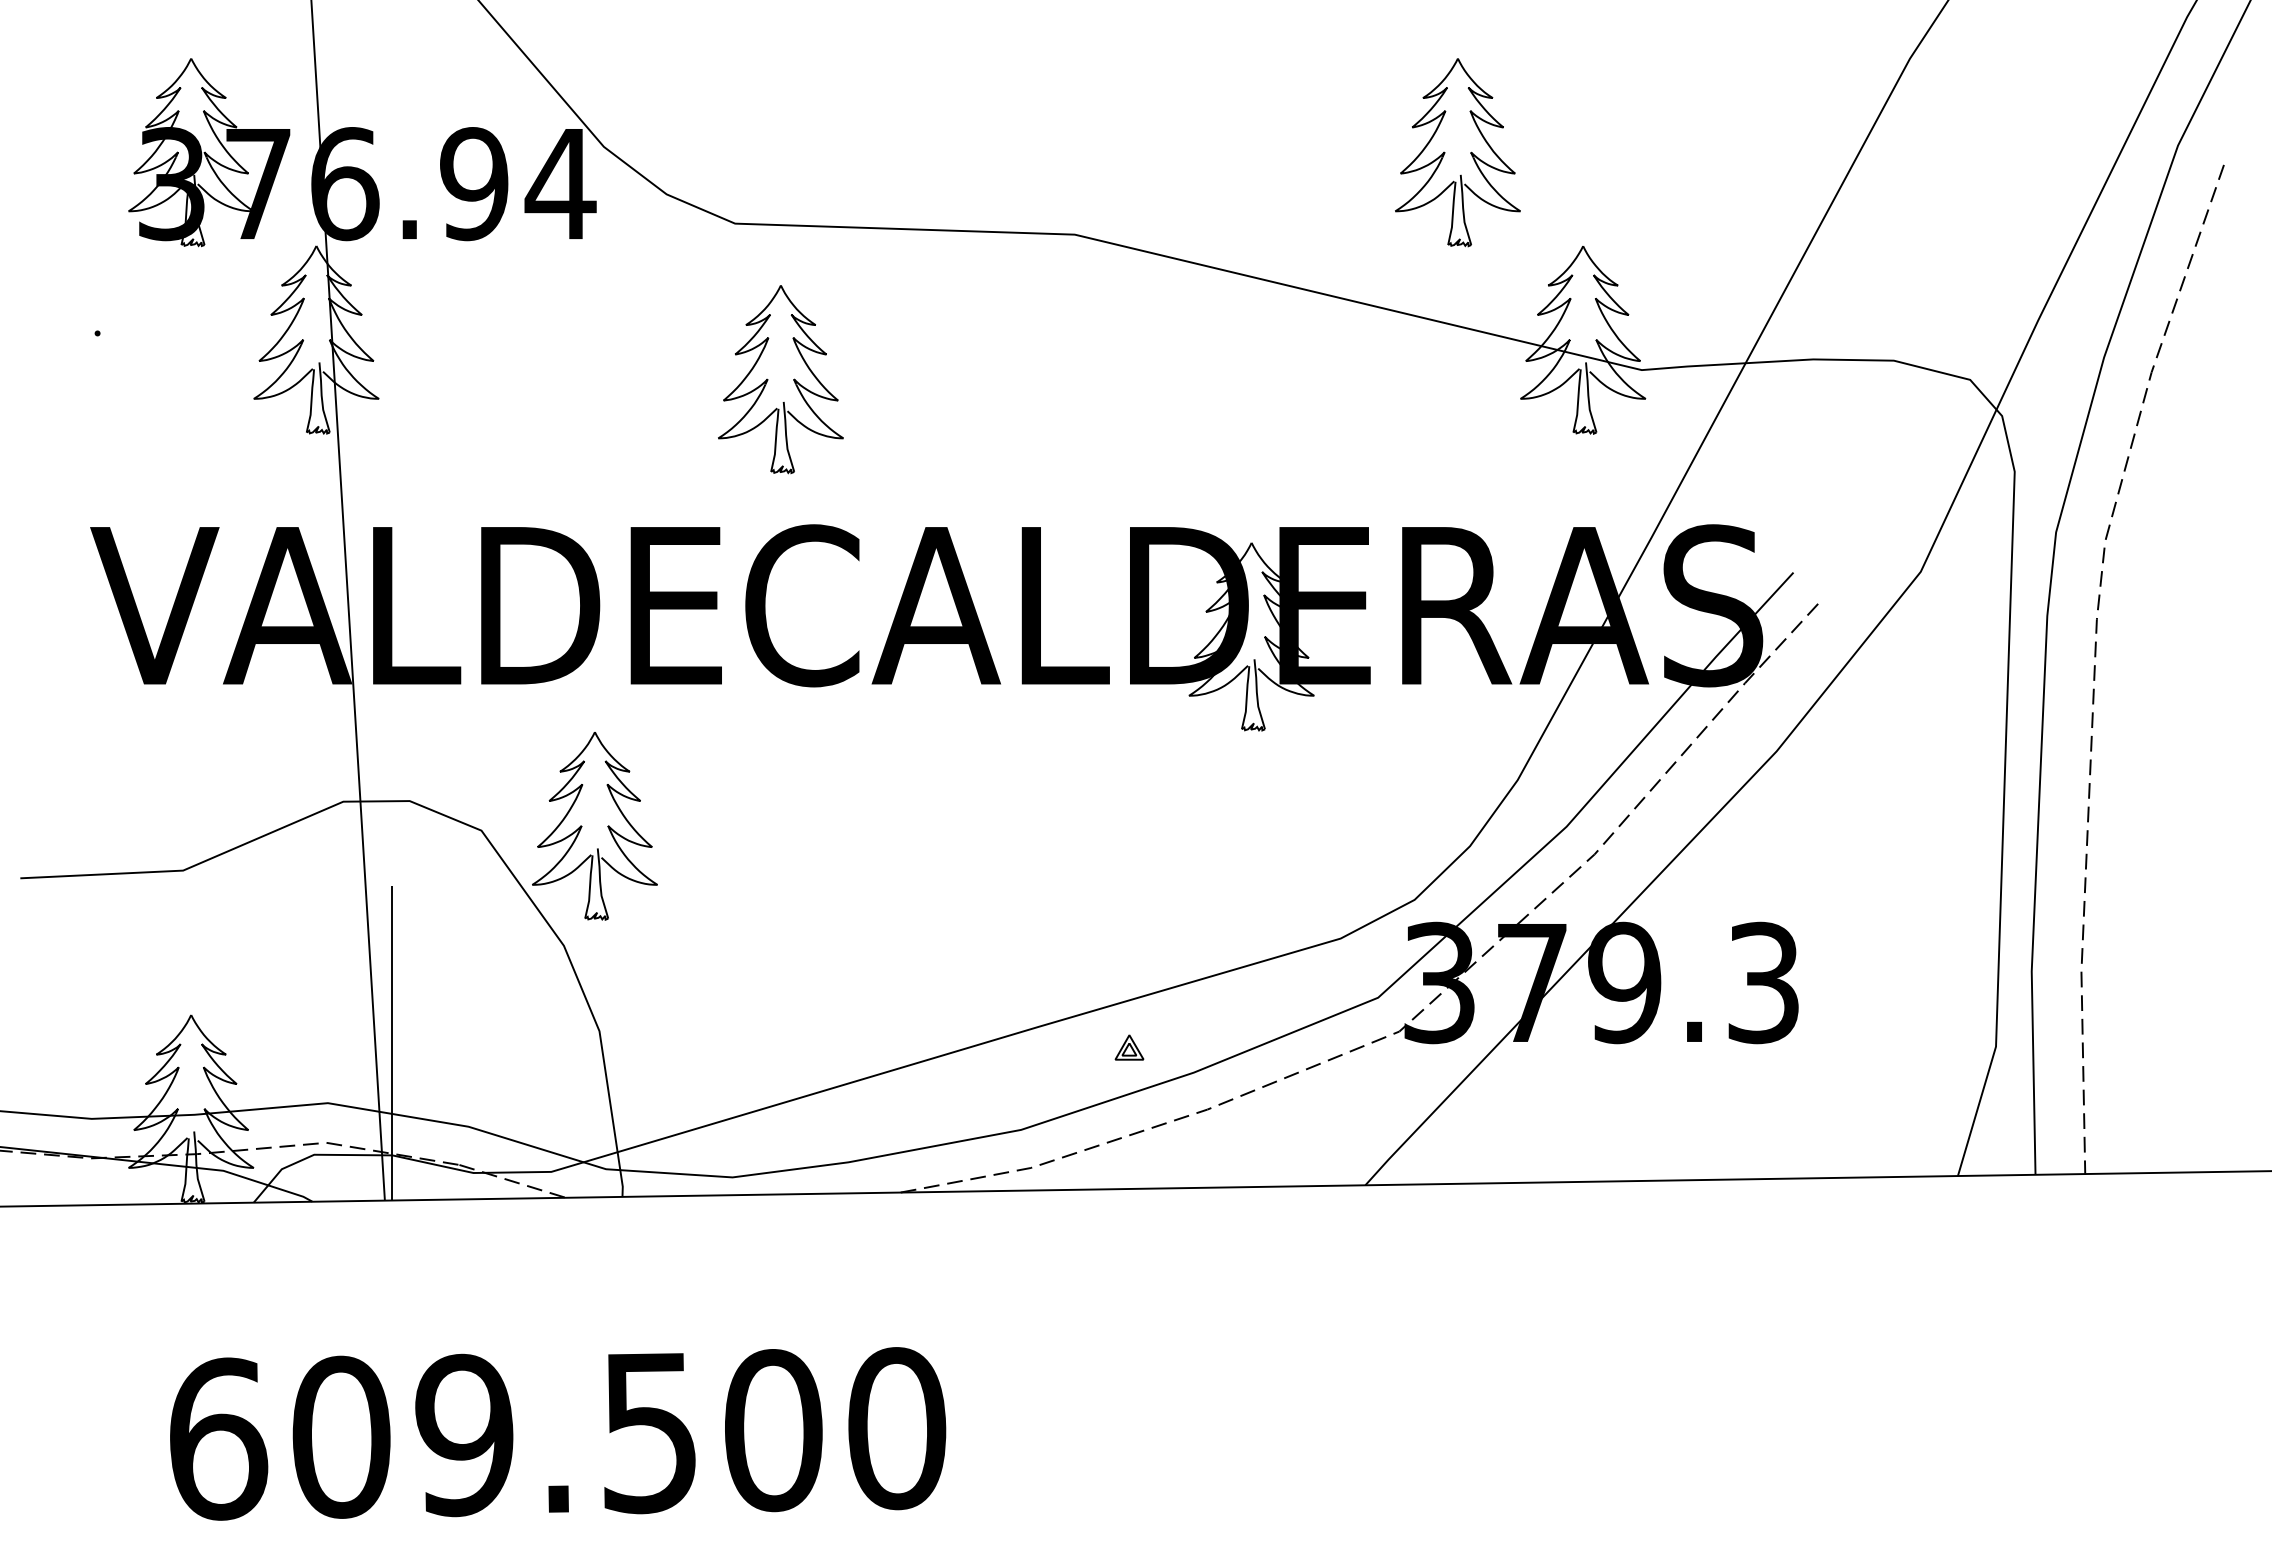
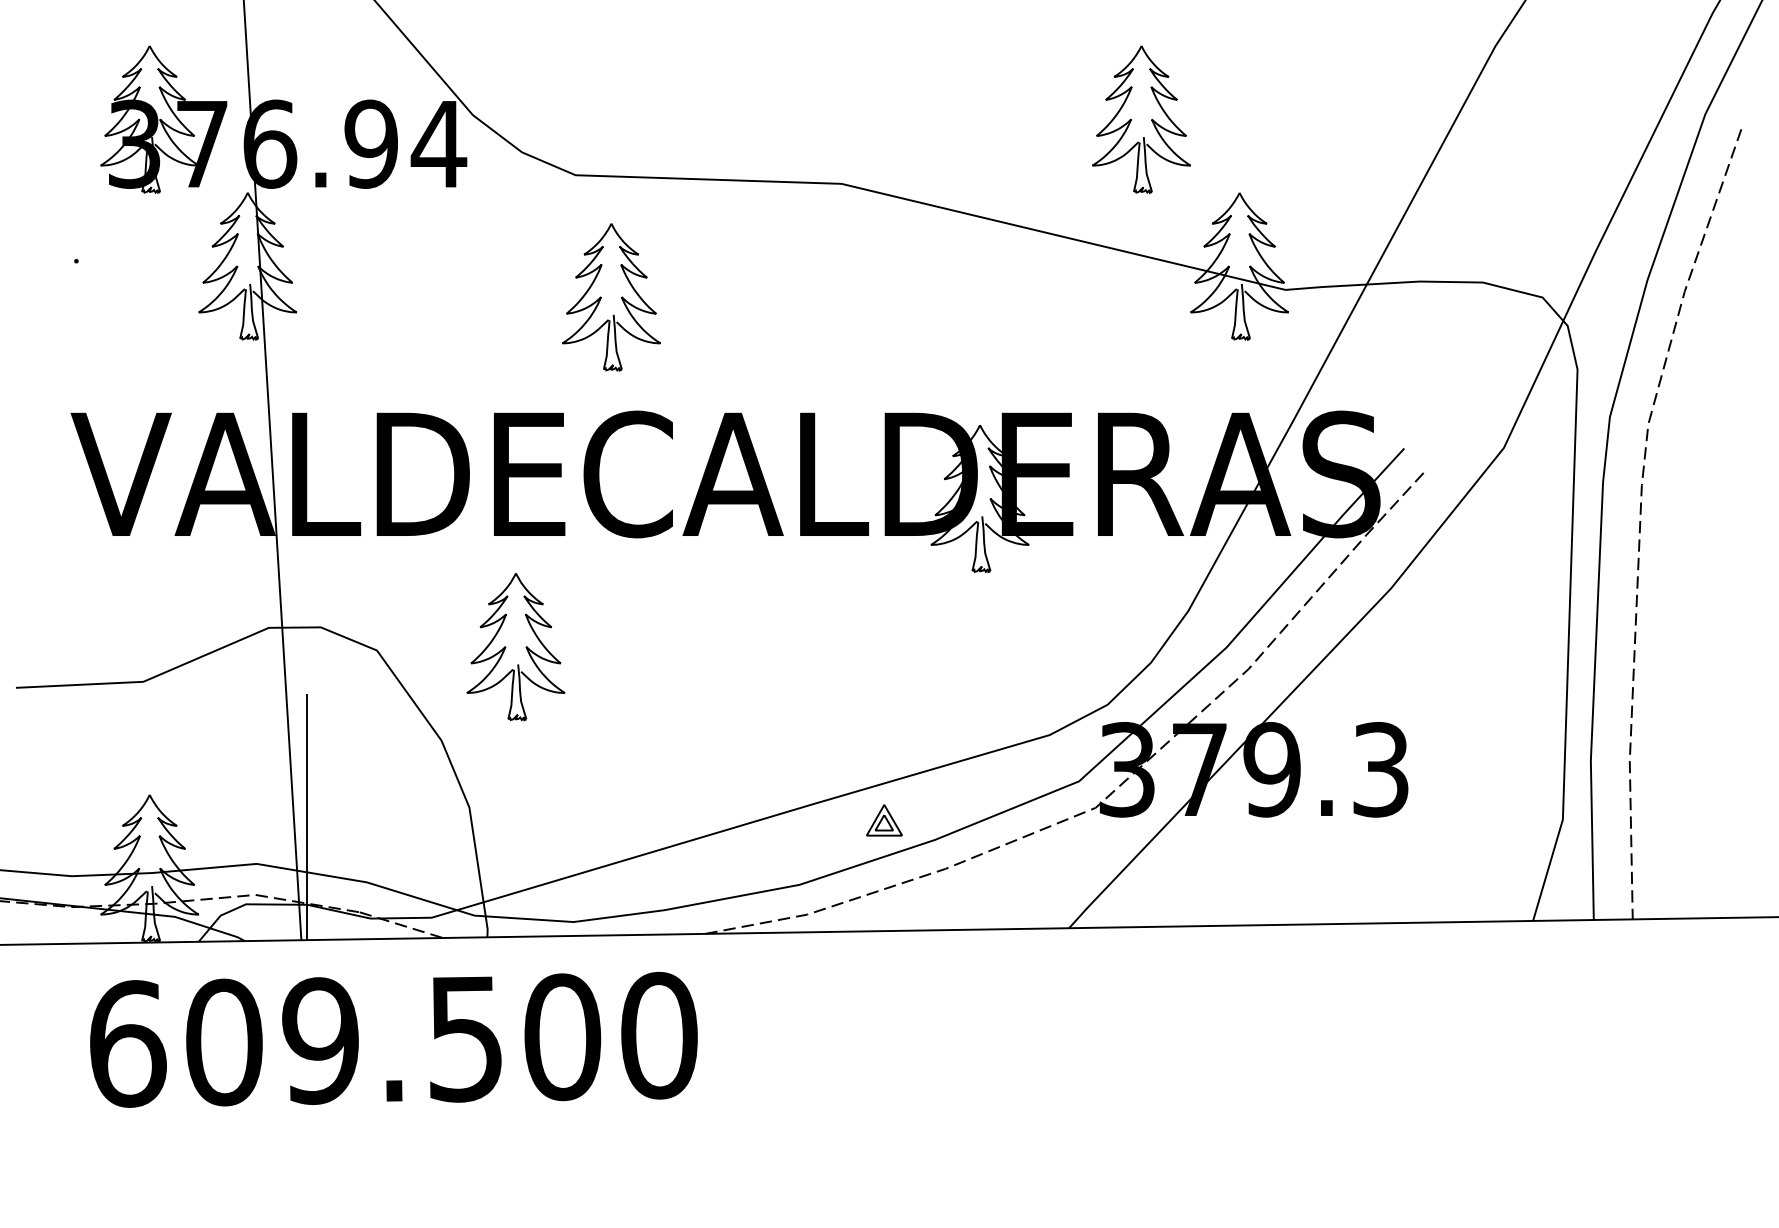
part: (582, 826) -> (506, 647), moved
part: (1129, 1047) -> (884, 820), size x1.6
text: (558, 1433) -> (394, 1039), moved

